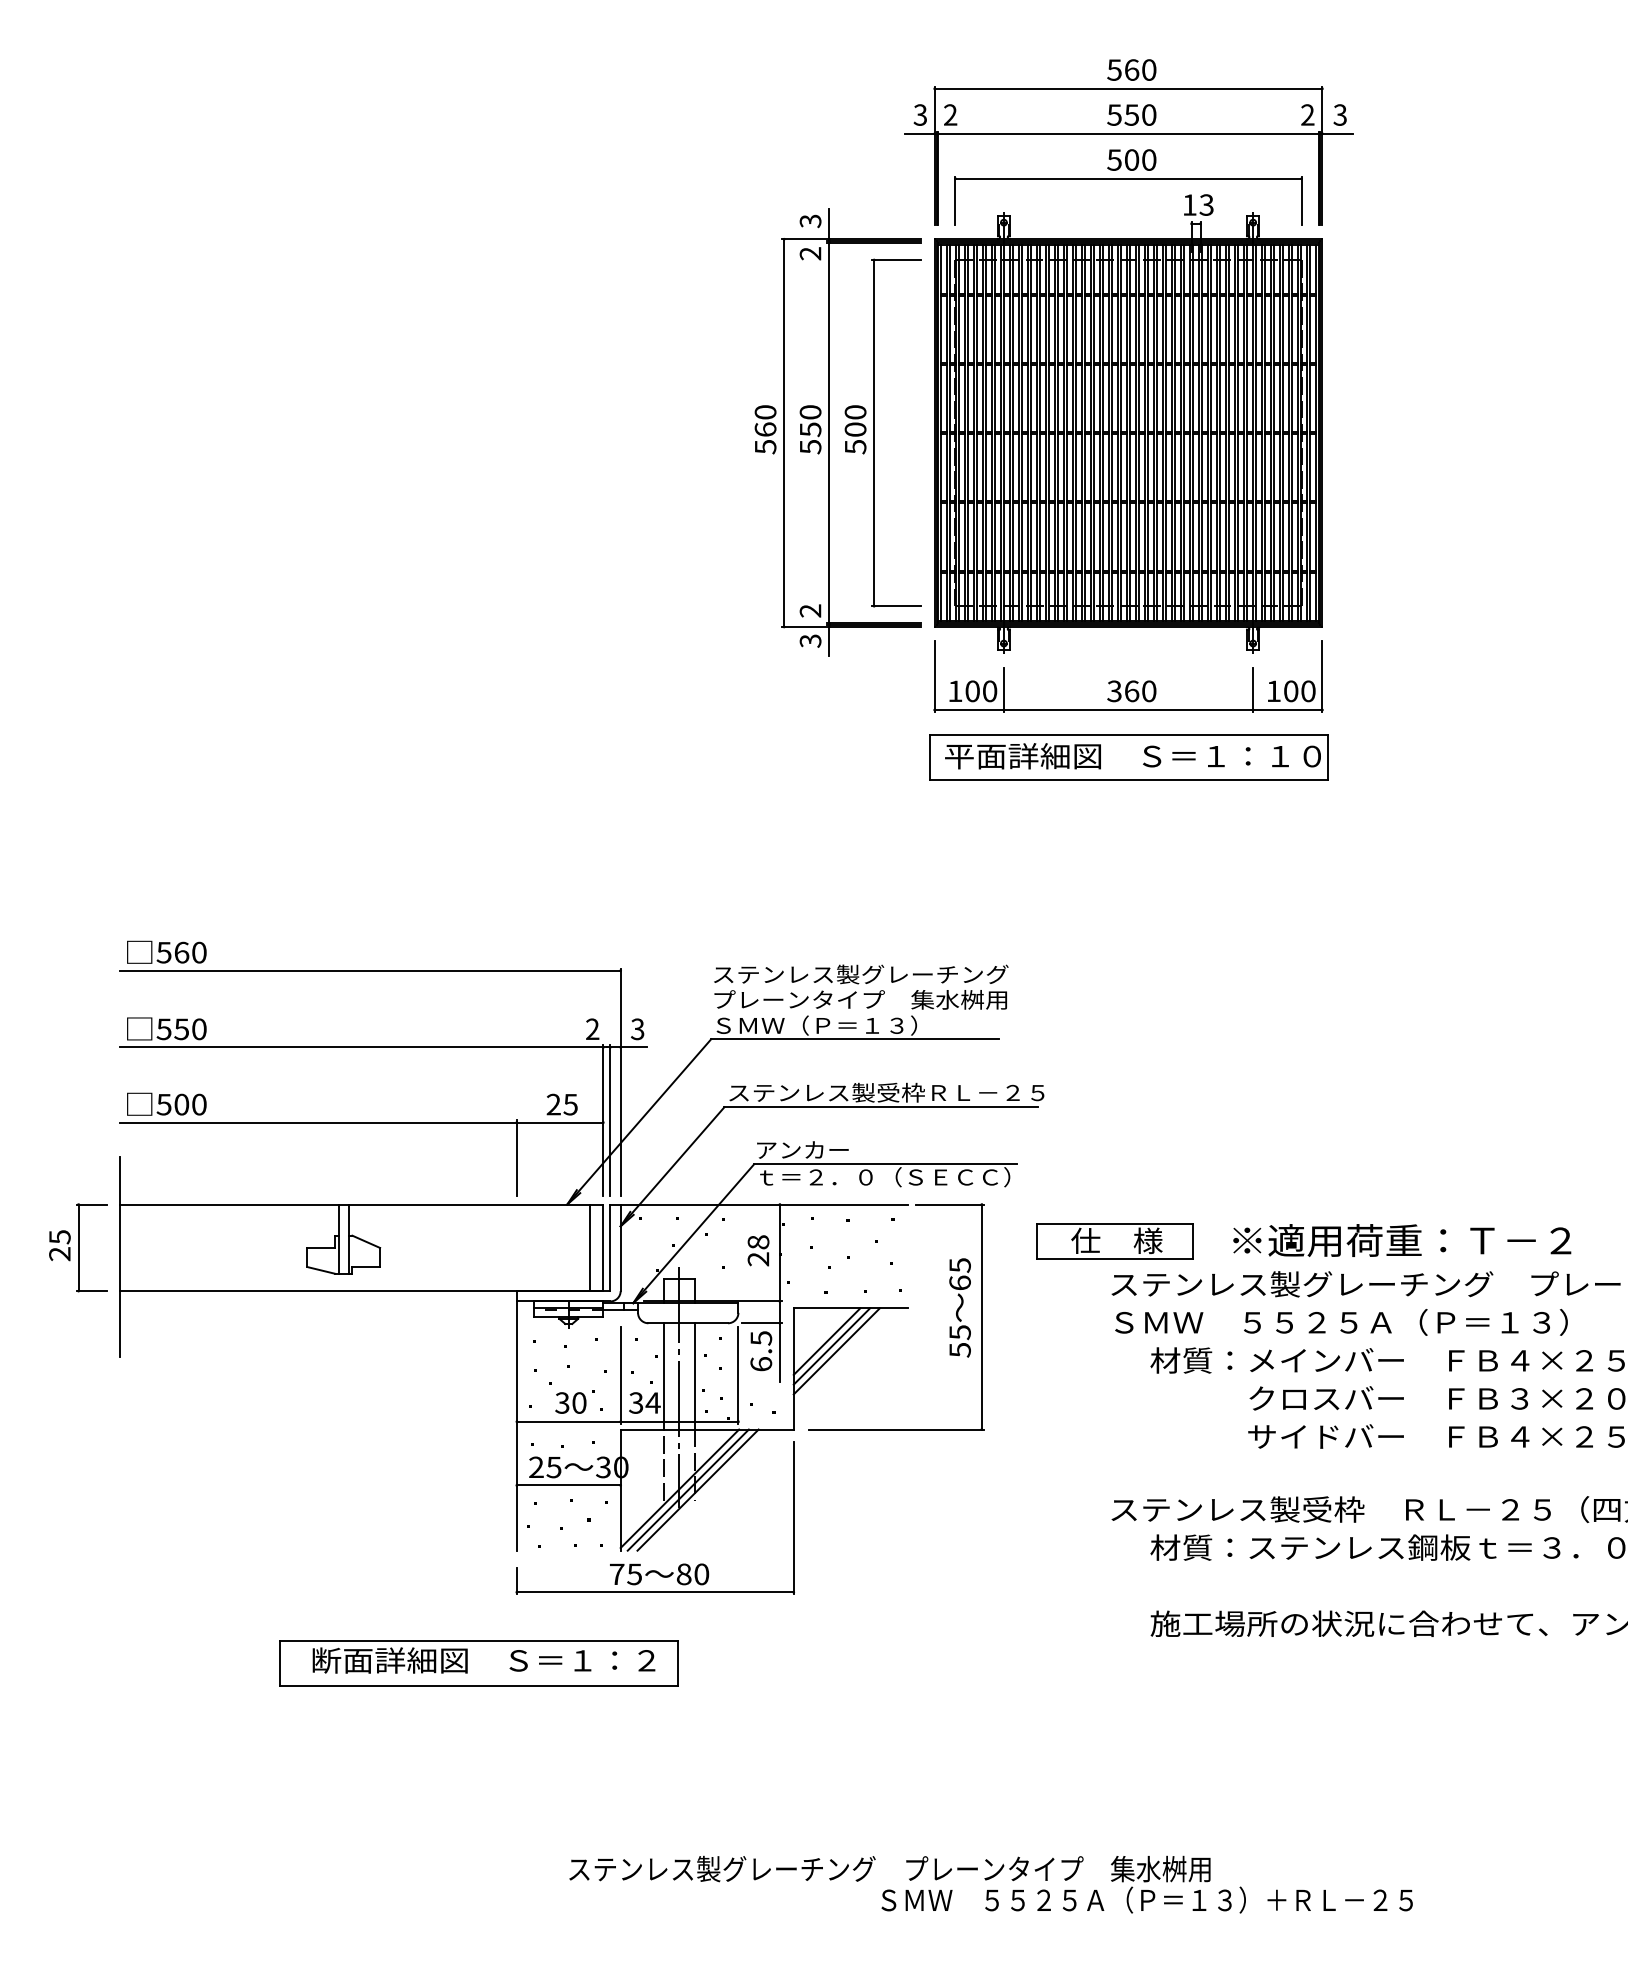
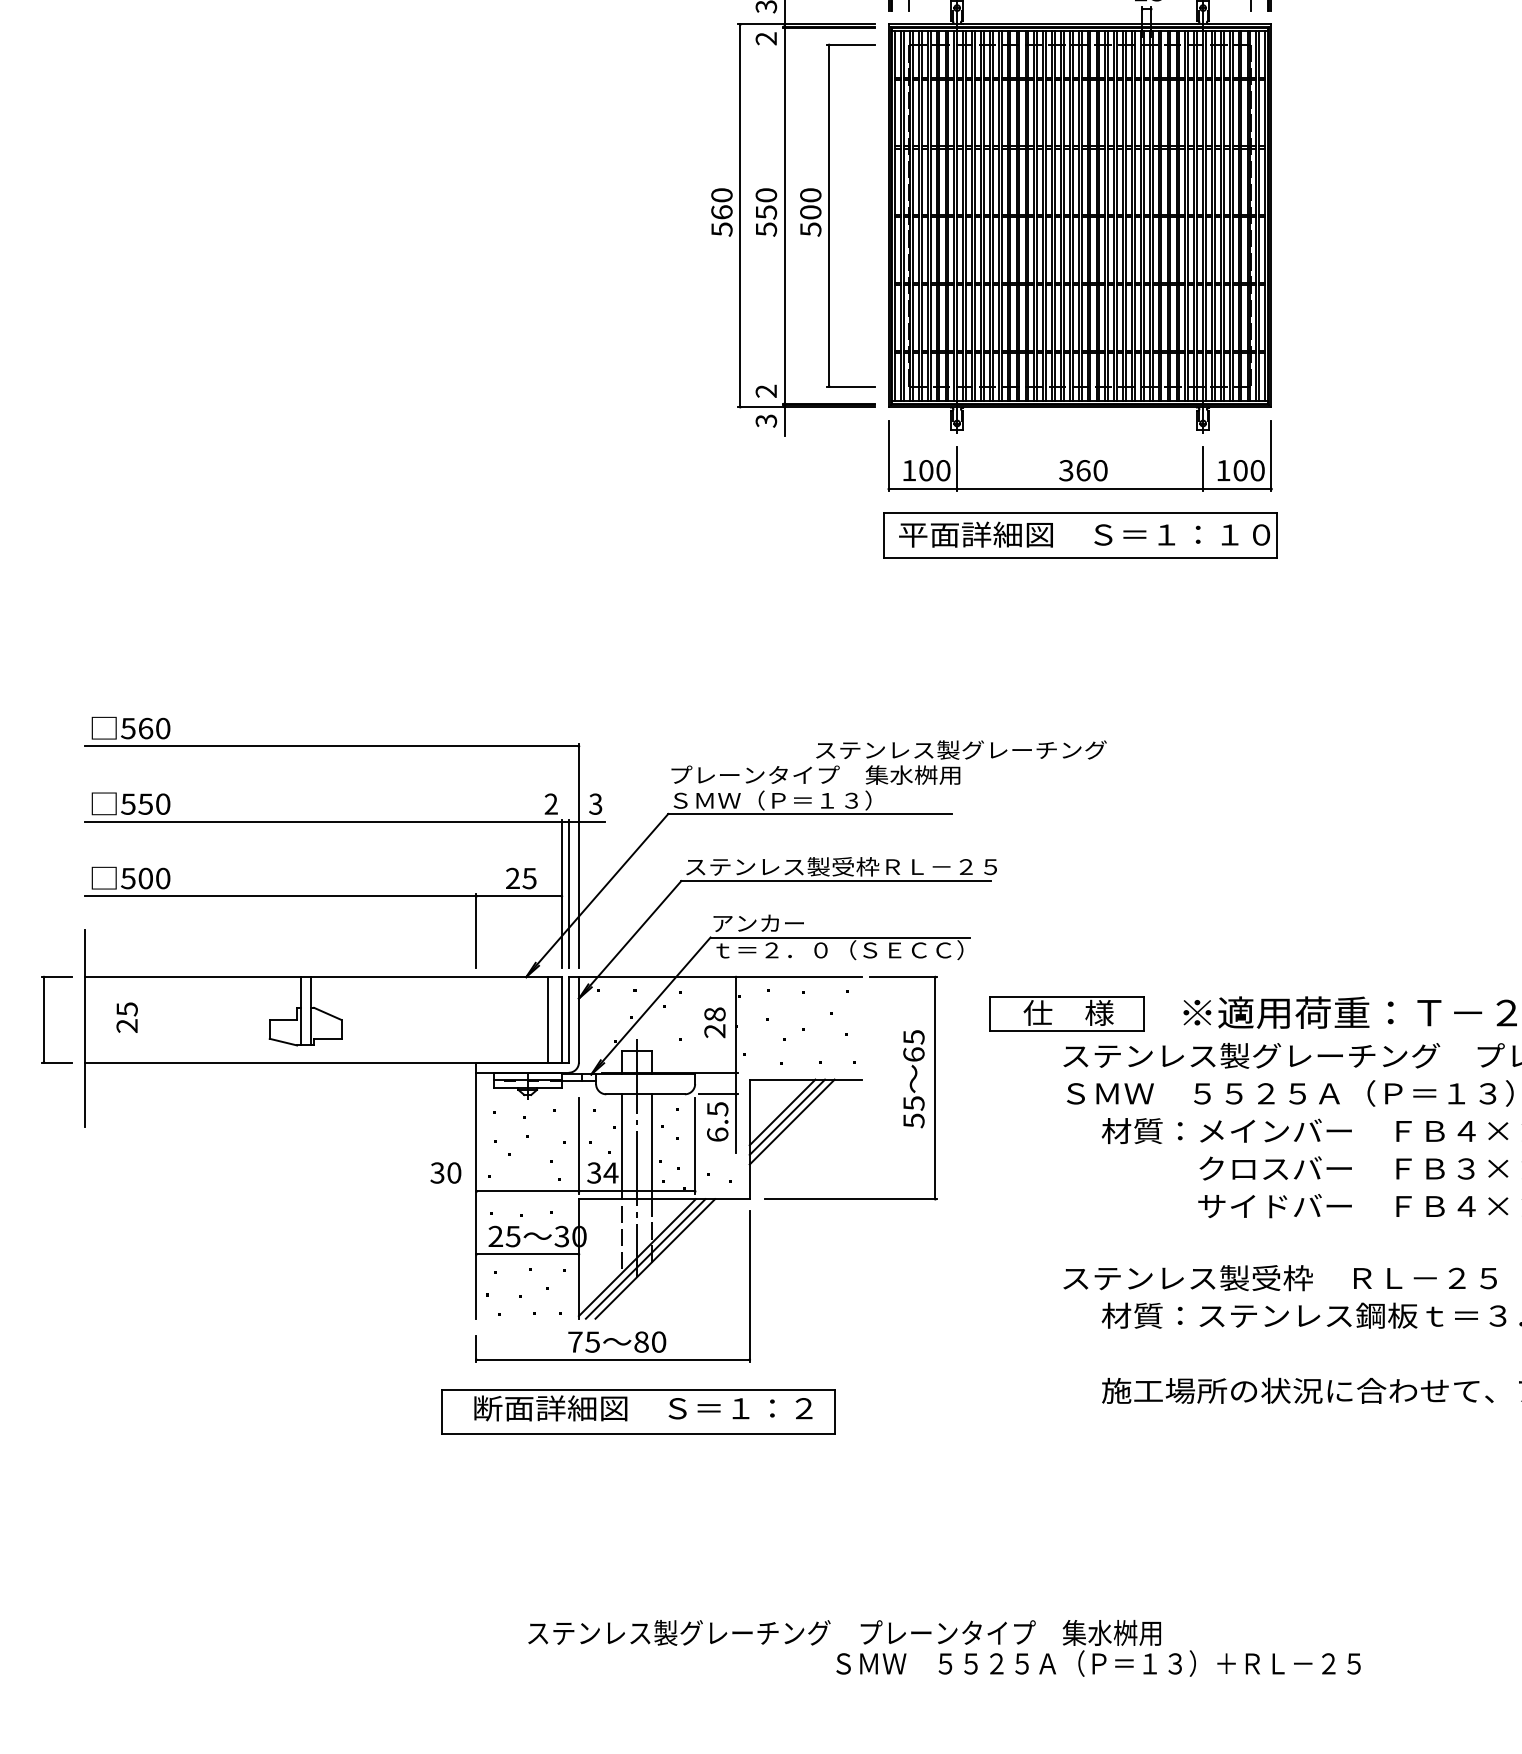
text: (861, 974) -> (961, 750), moved
text: (59, 1245) -> (126, 1017), moved
text: (570, 1402) -> (445, 1172), moved
part: (478, 1663) -> (637, 1411), moved

